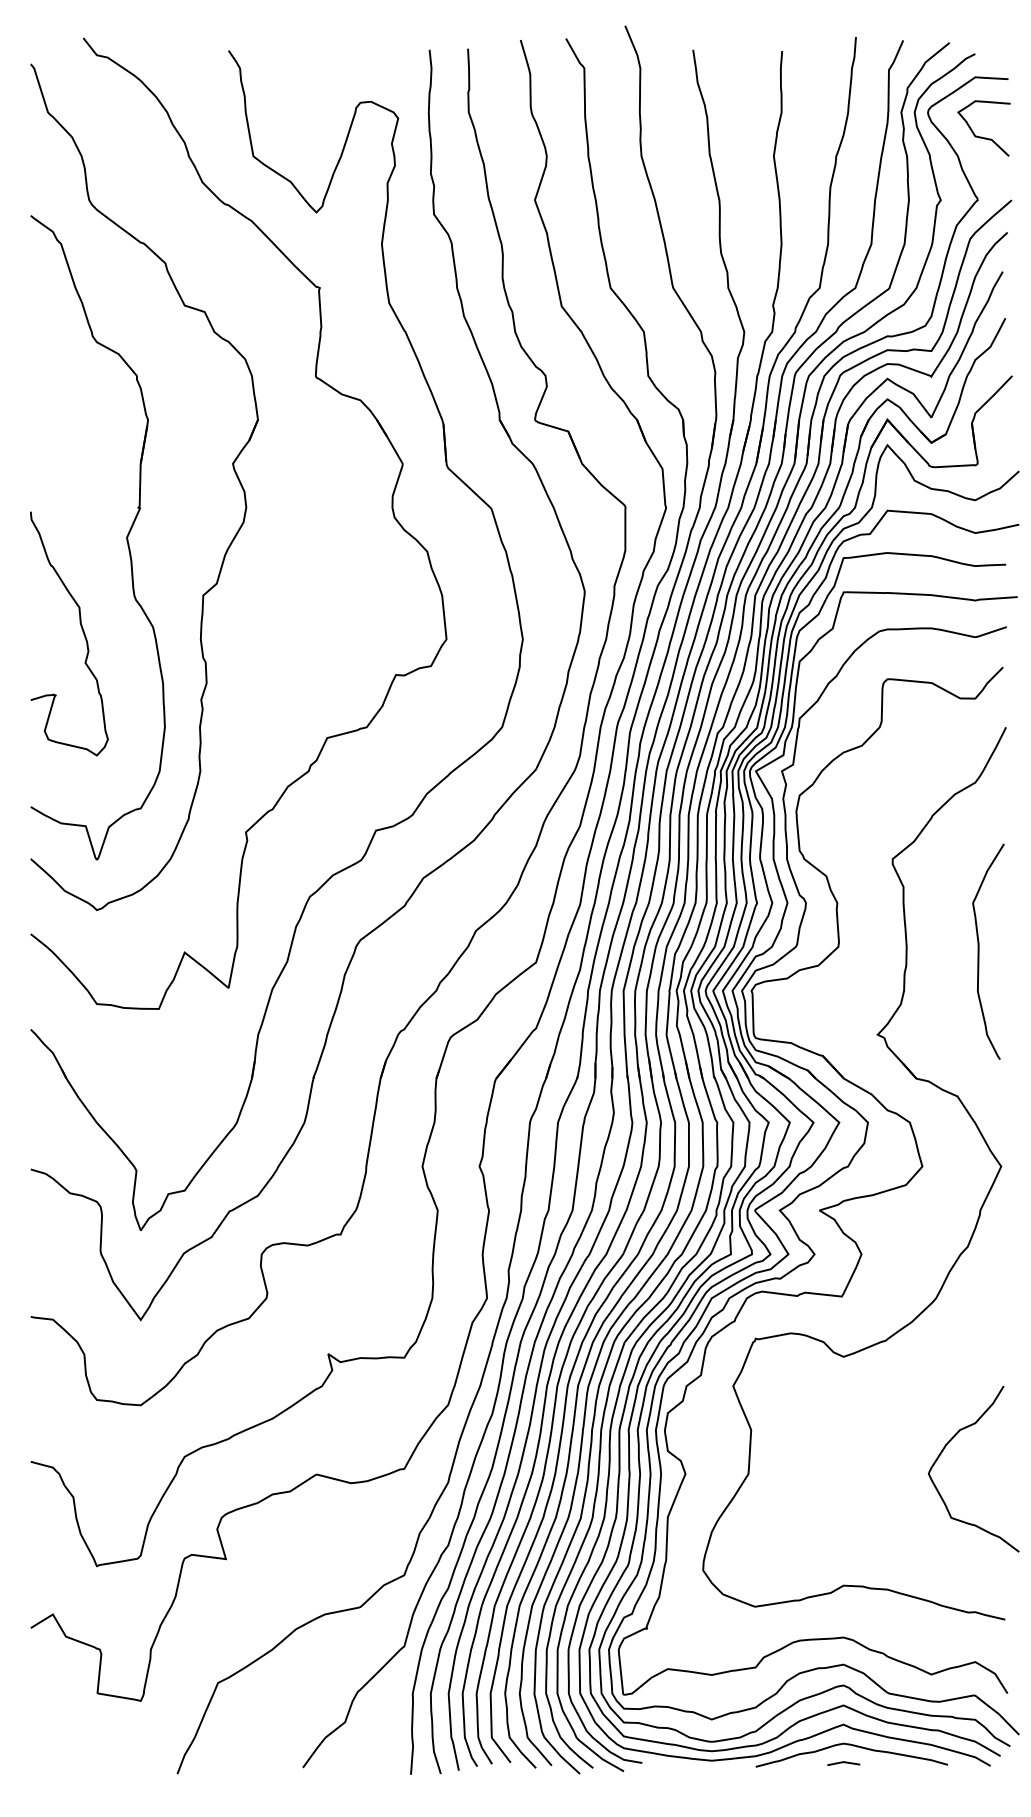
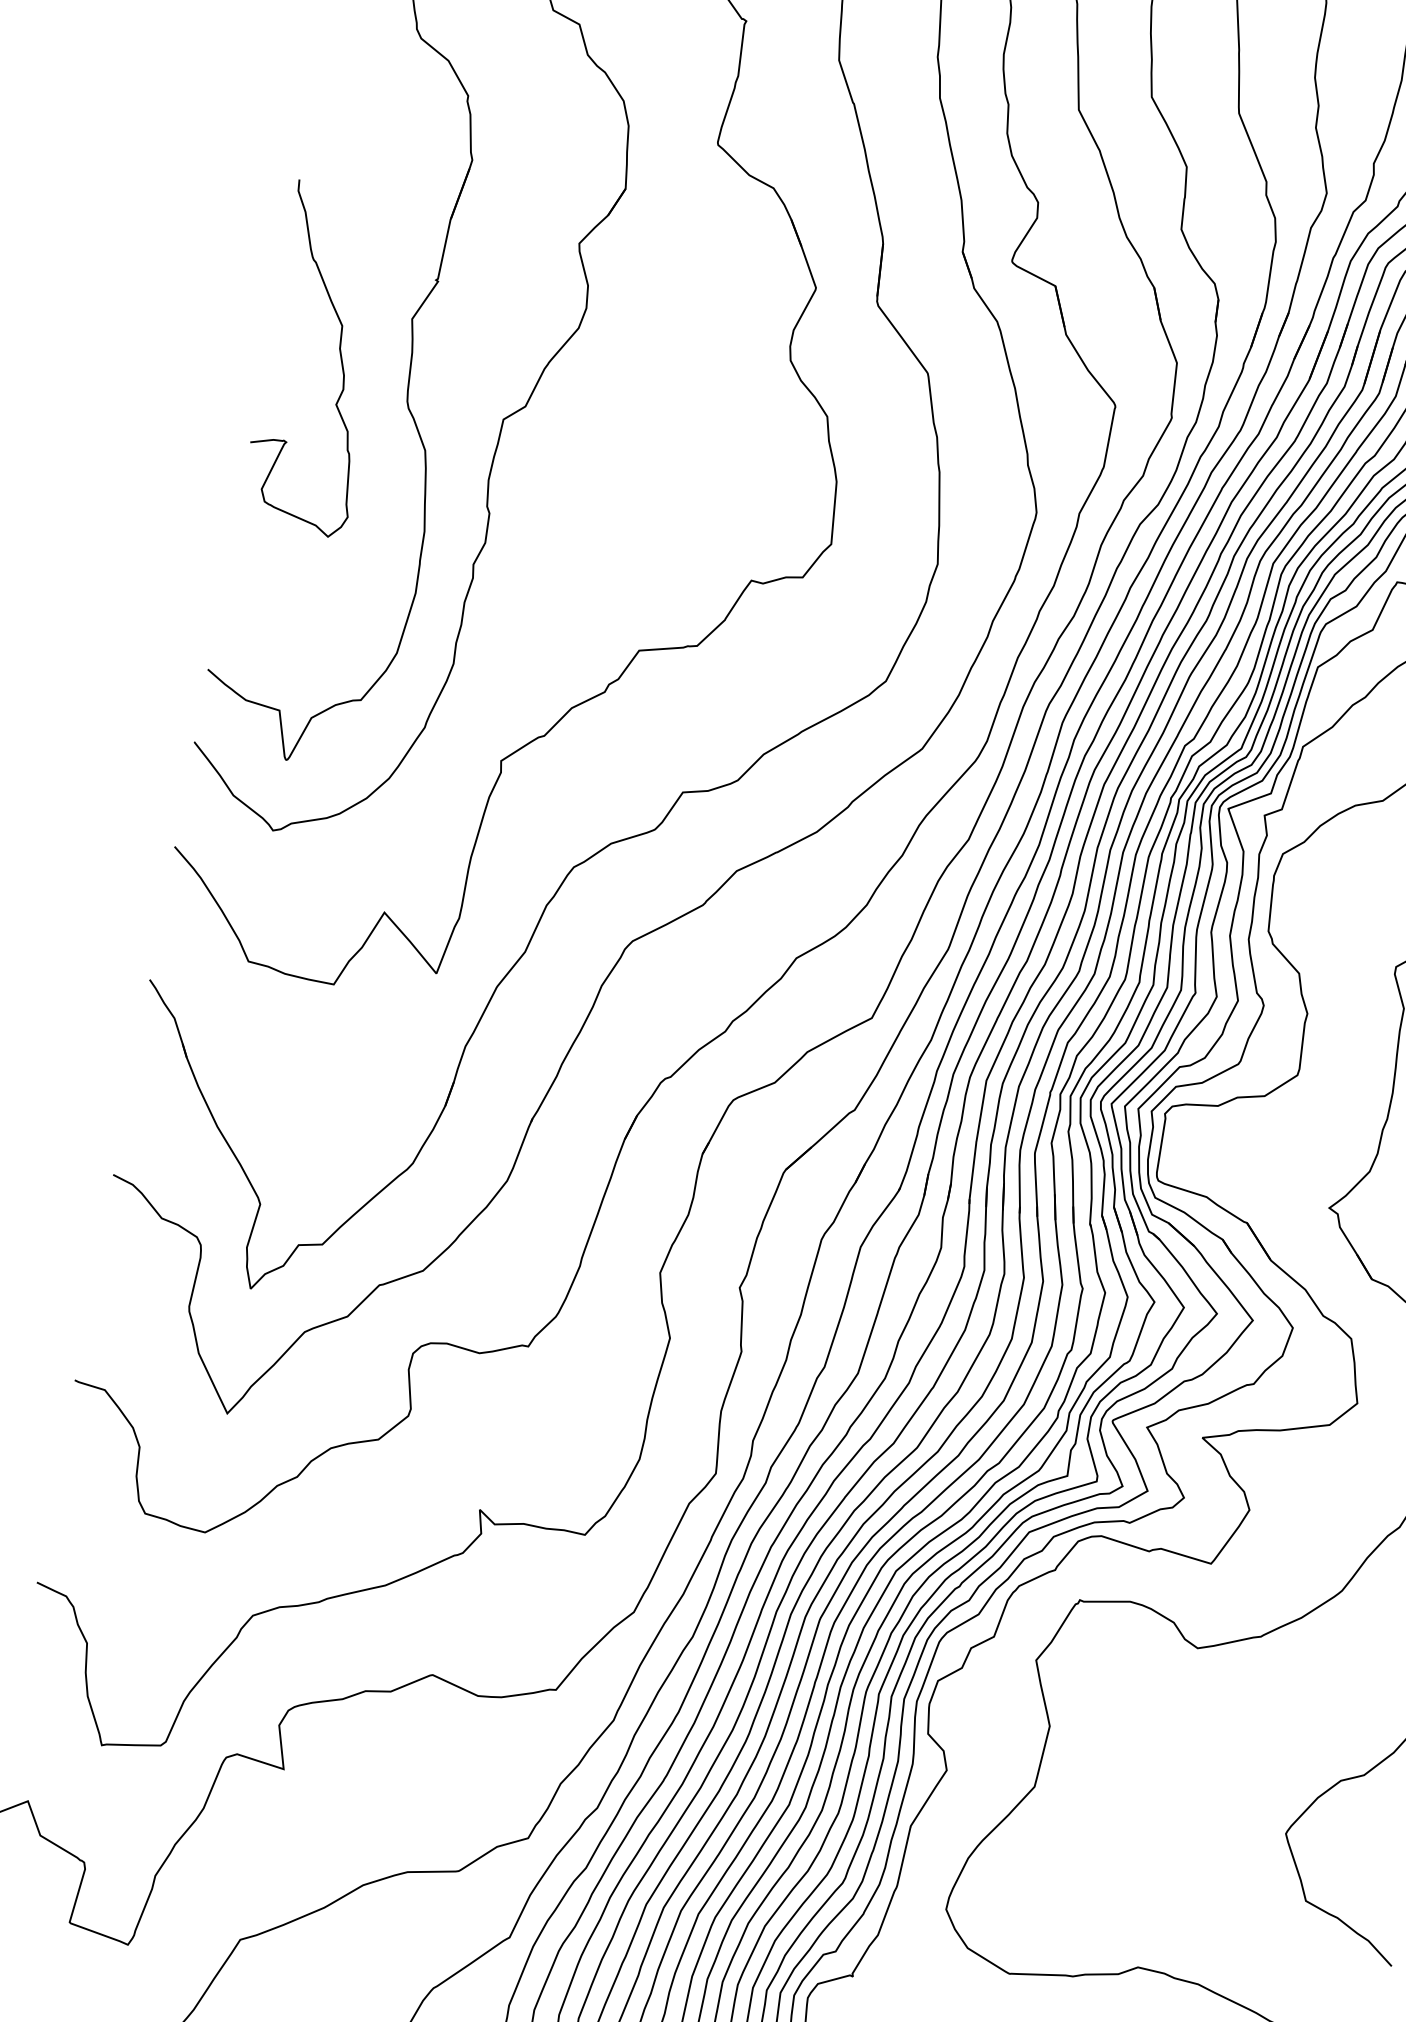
curve: (81, 629) -> (339, 357), moved

